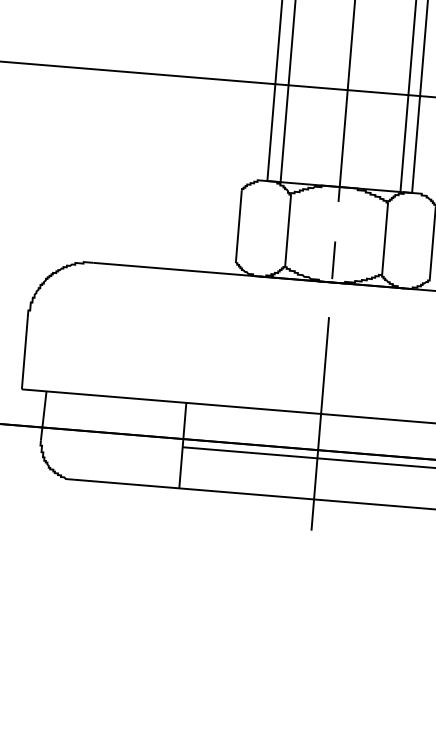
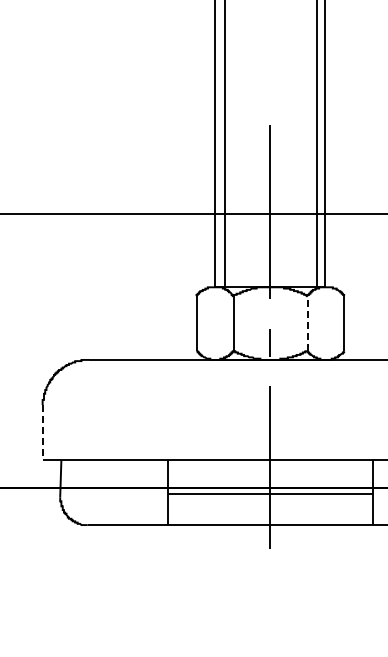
line: (384, 238) -> (307, 323), solid -> dashed
line: (24, 354) -> (42, 433), solid -> dashed

